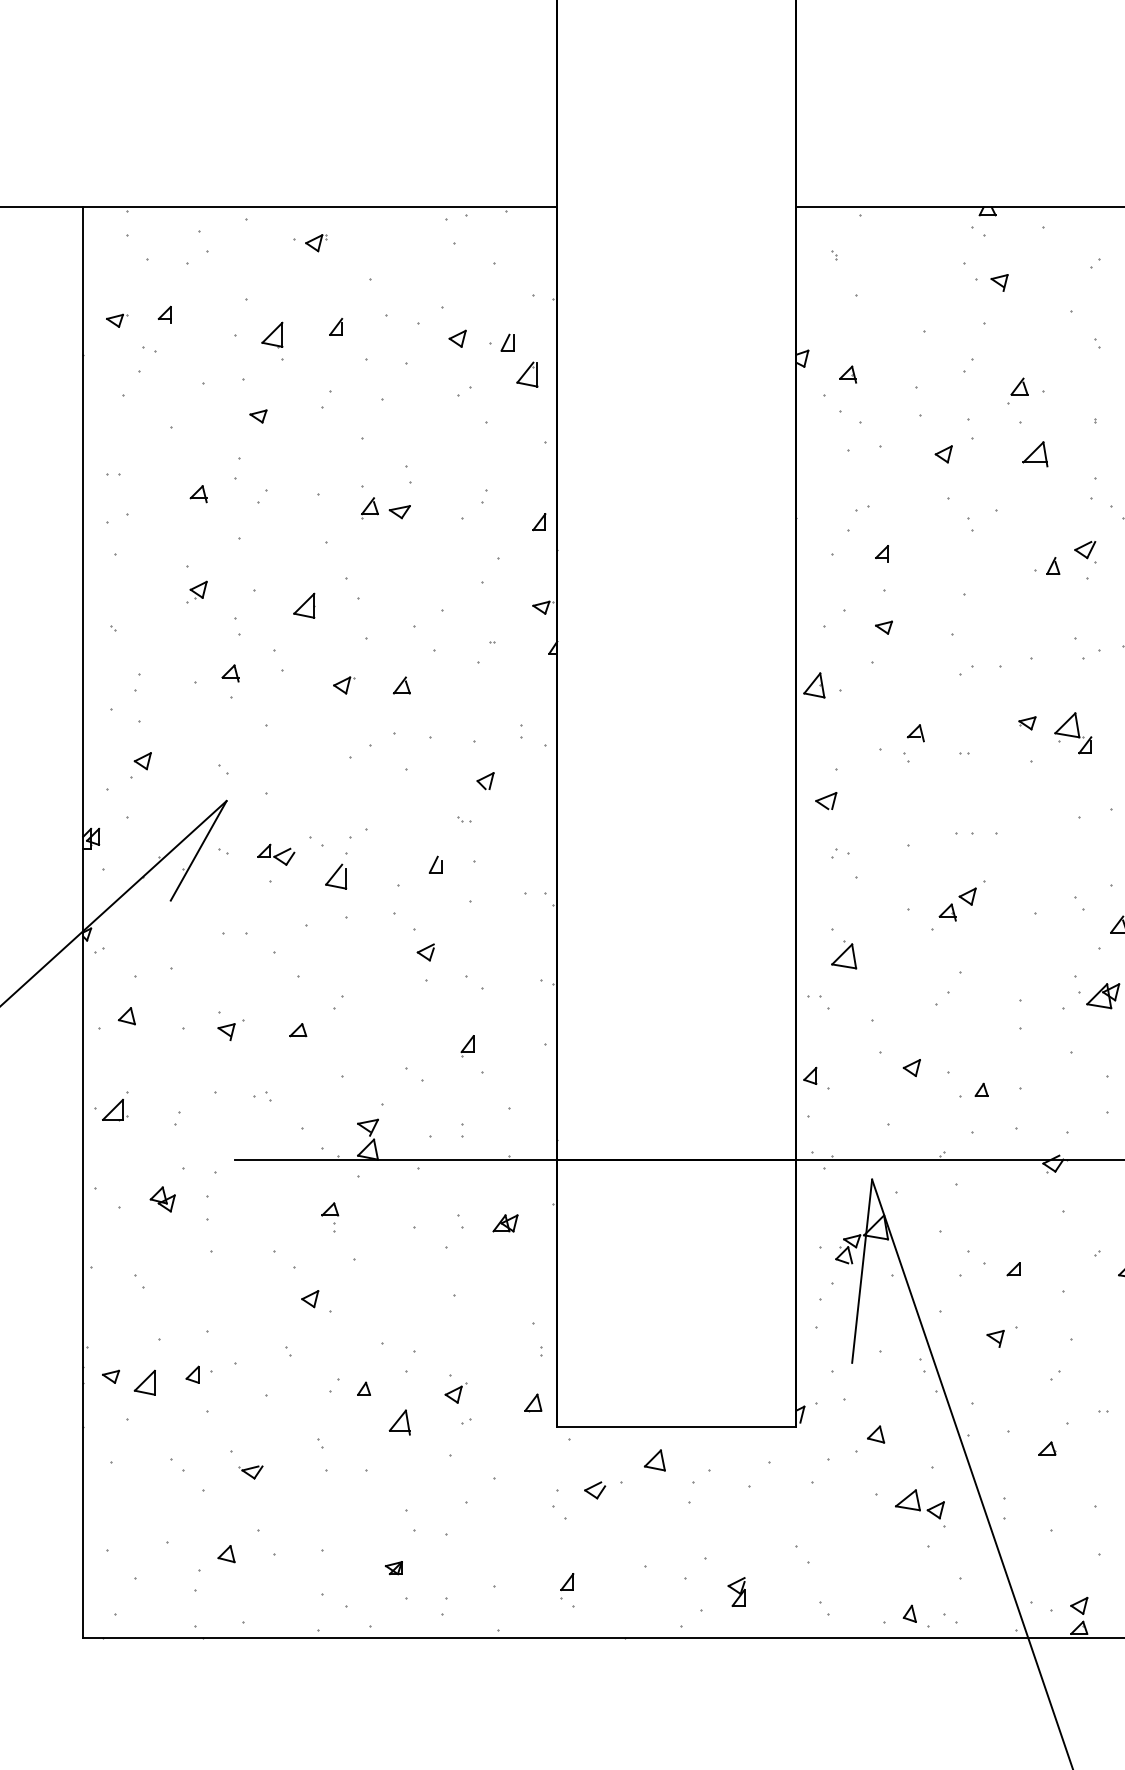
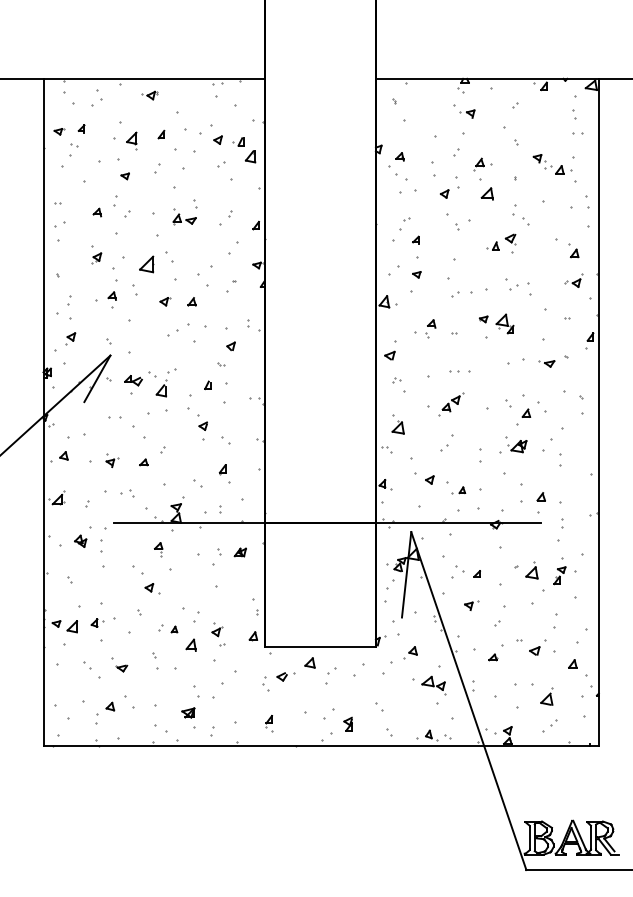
part: (304, 605) -> (146, 264), size x1.4
part: (237, 626) -> (115, 274), size x1.6
part: (263, 1096) -> (127, 493), size x1.6
part: (394, 1568) -> (188, 713), size x1.6

